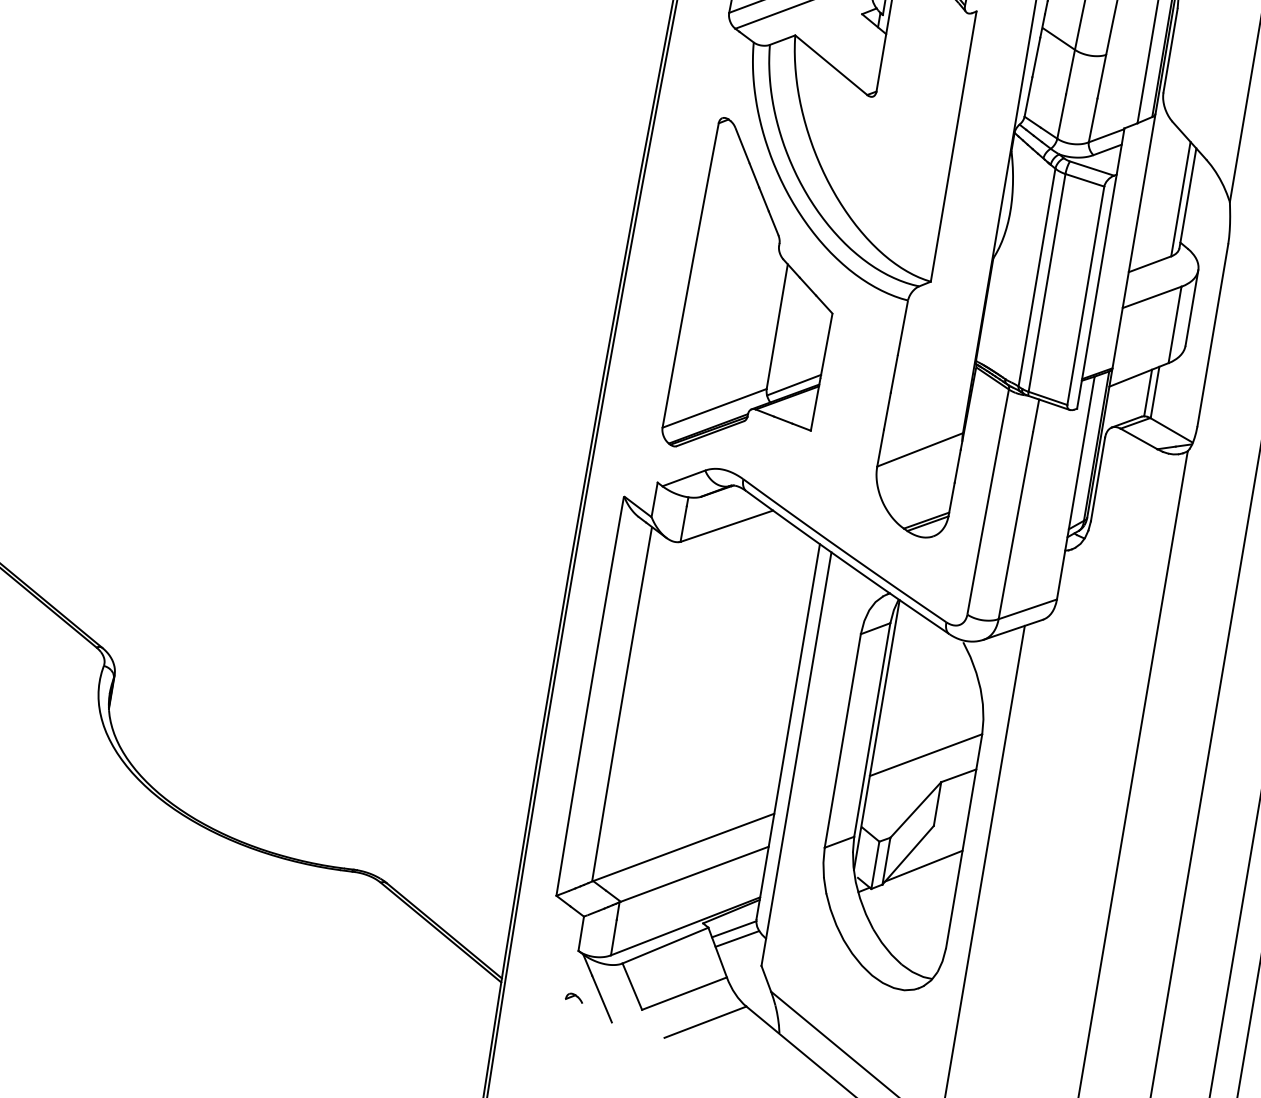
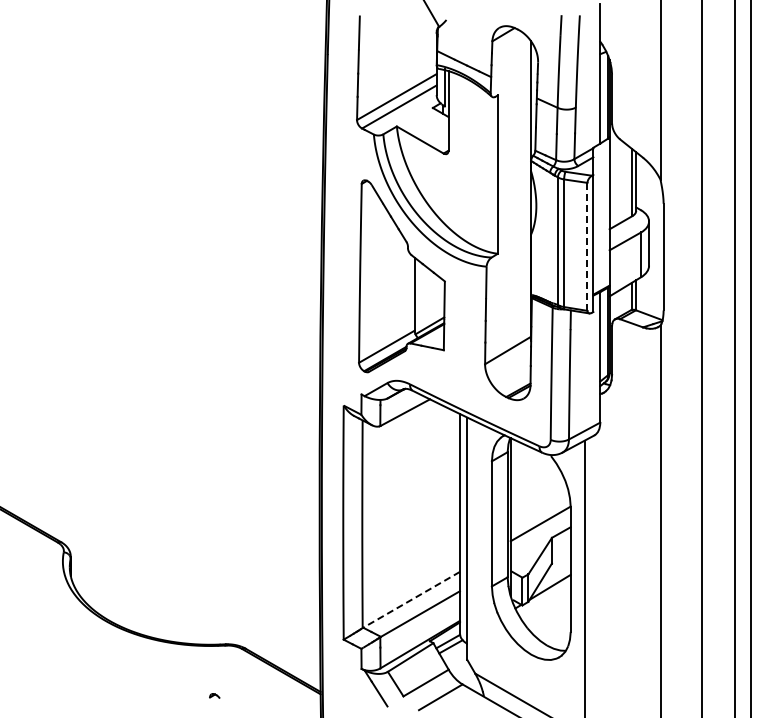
line: (1085, 295) -> (587, 246), solid -> dashed
line: (683, 846) -> (411, 599), solid -> dashed
part: (574, 996) -> (214, 695), moved

